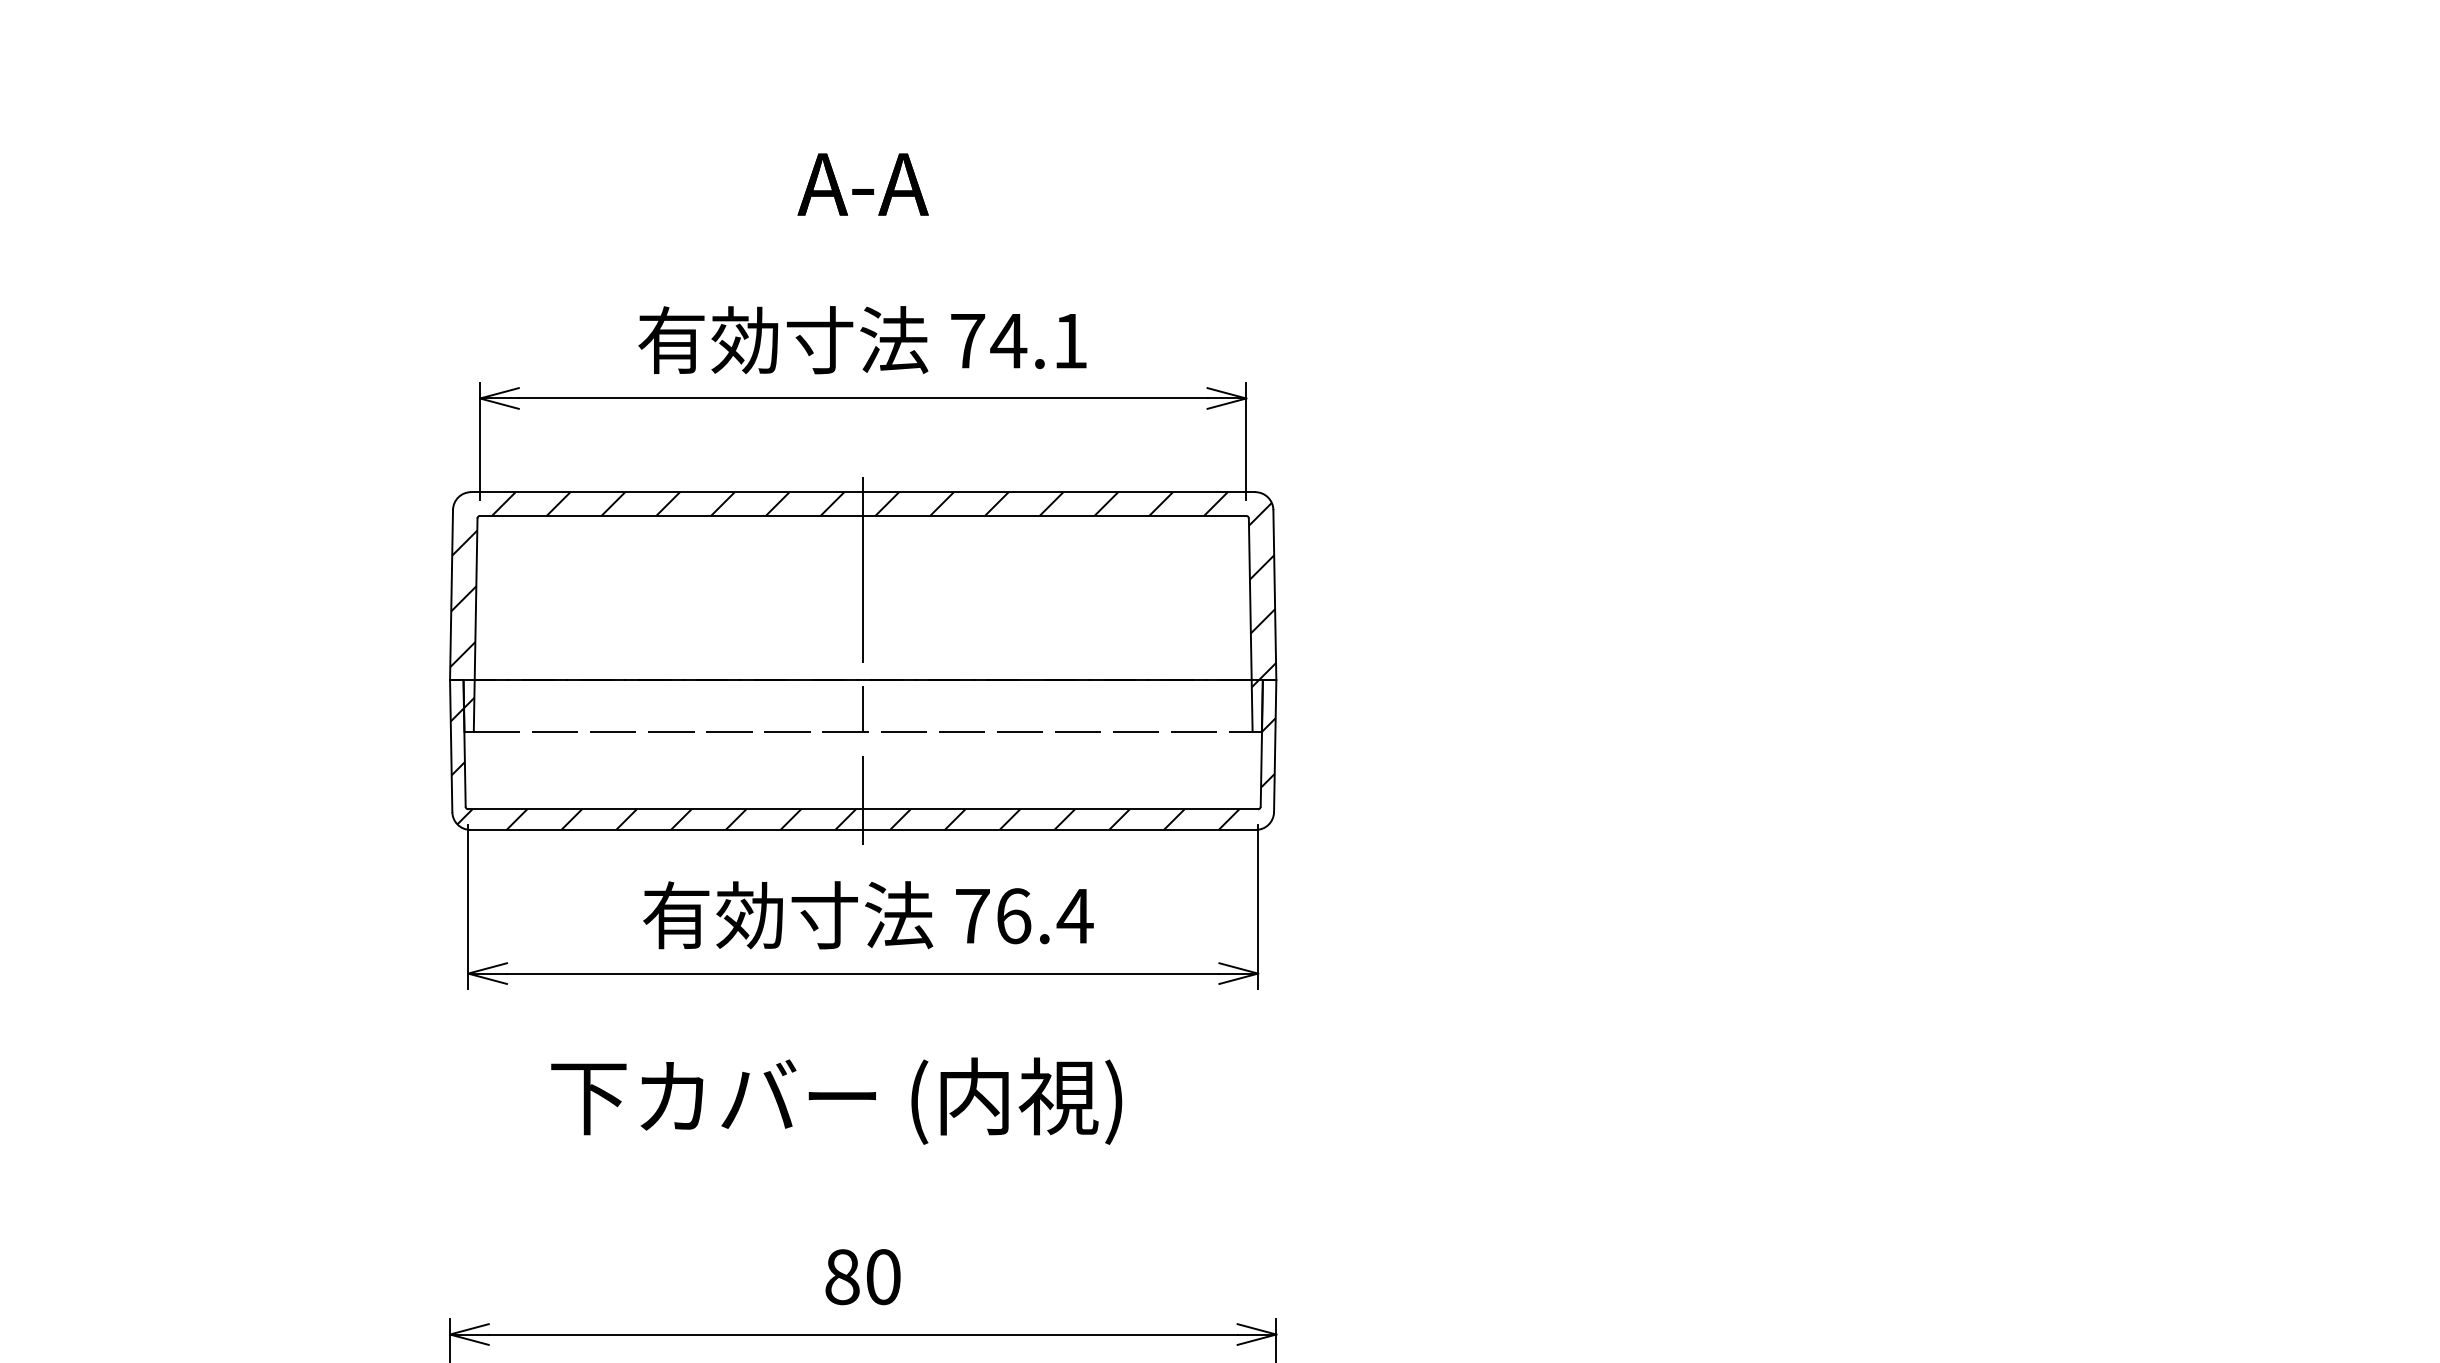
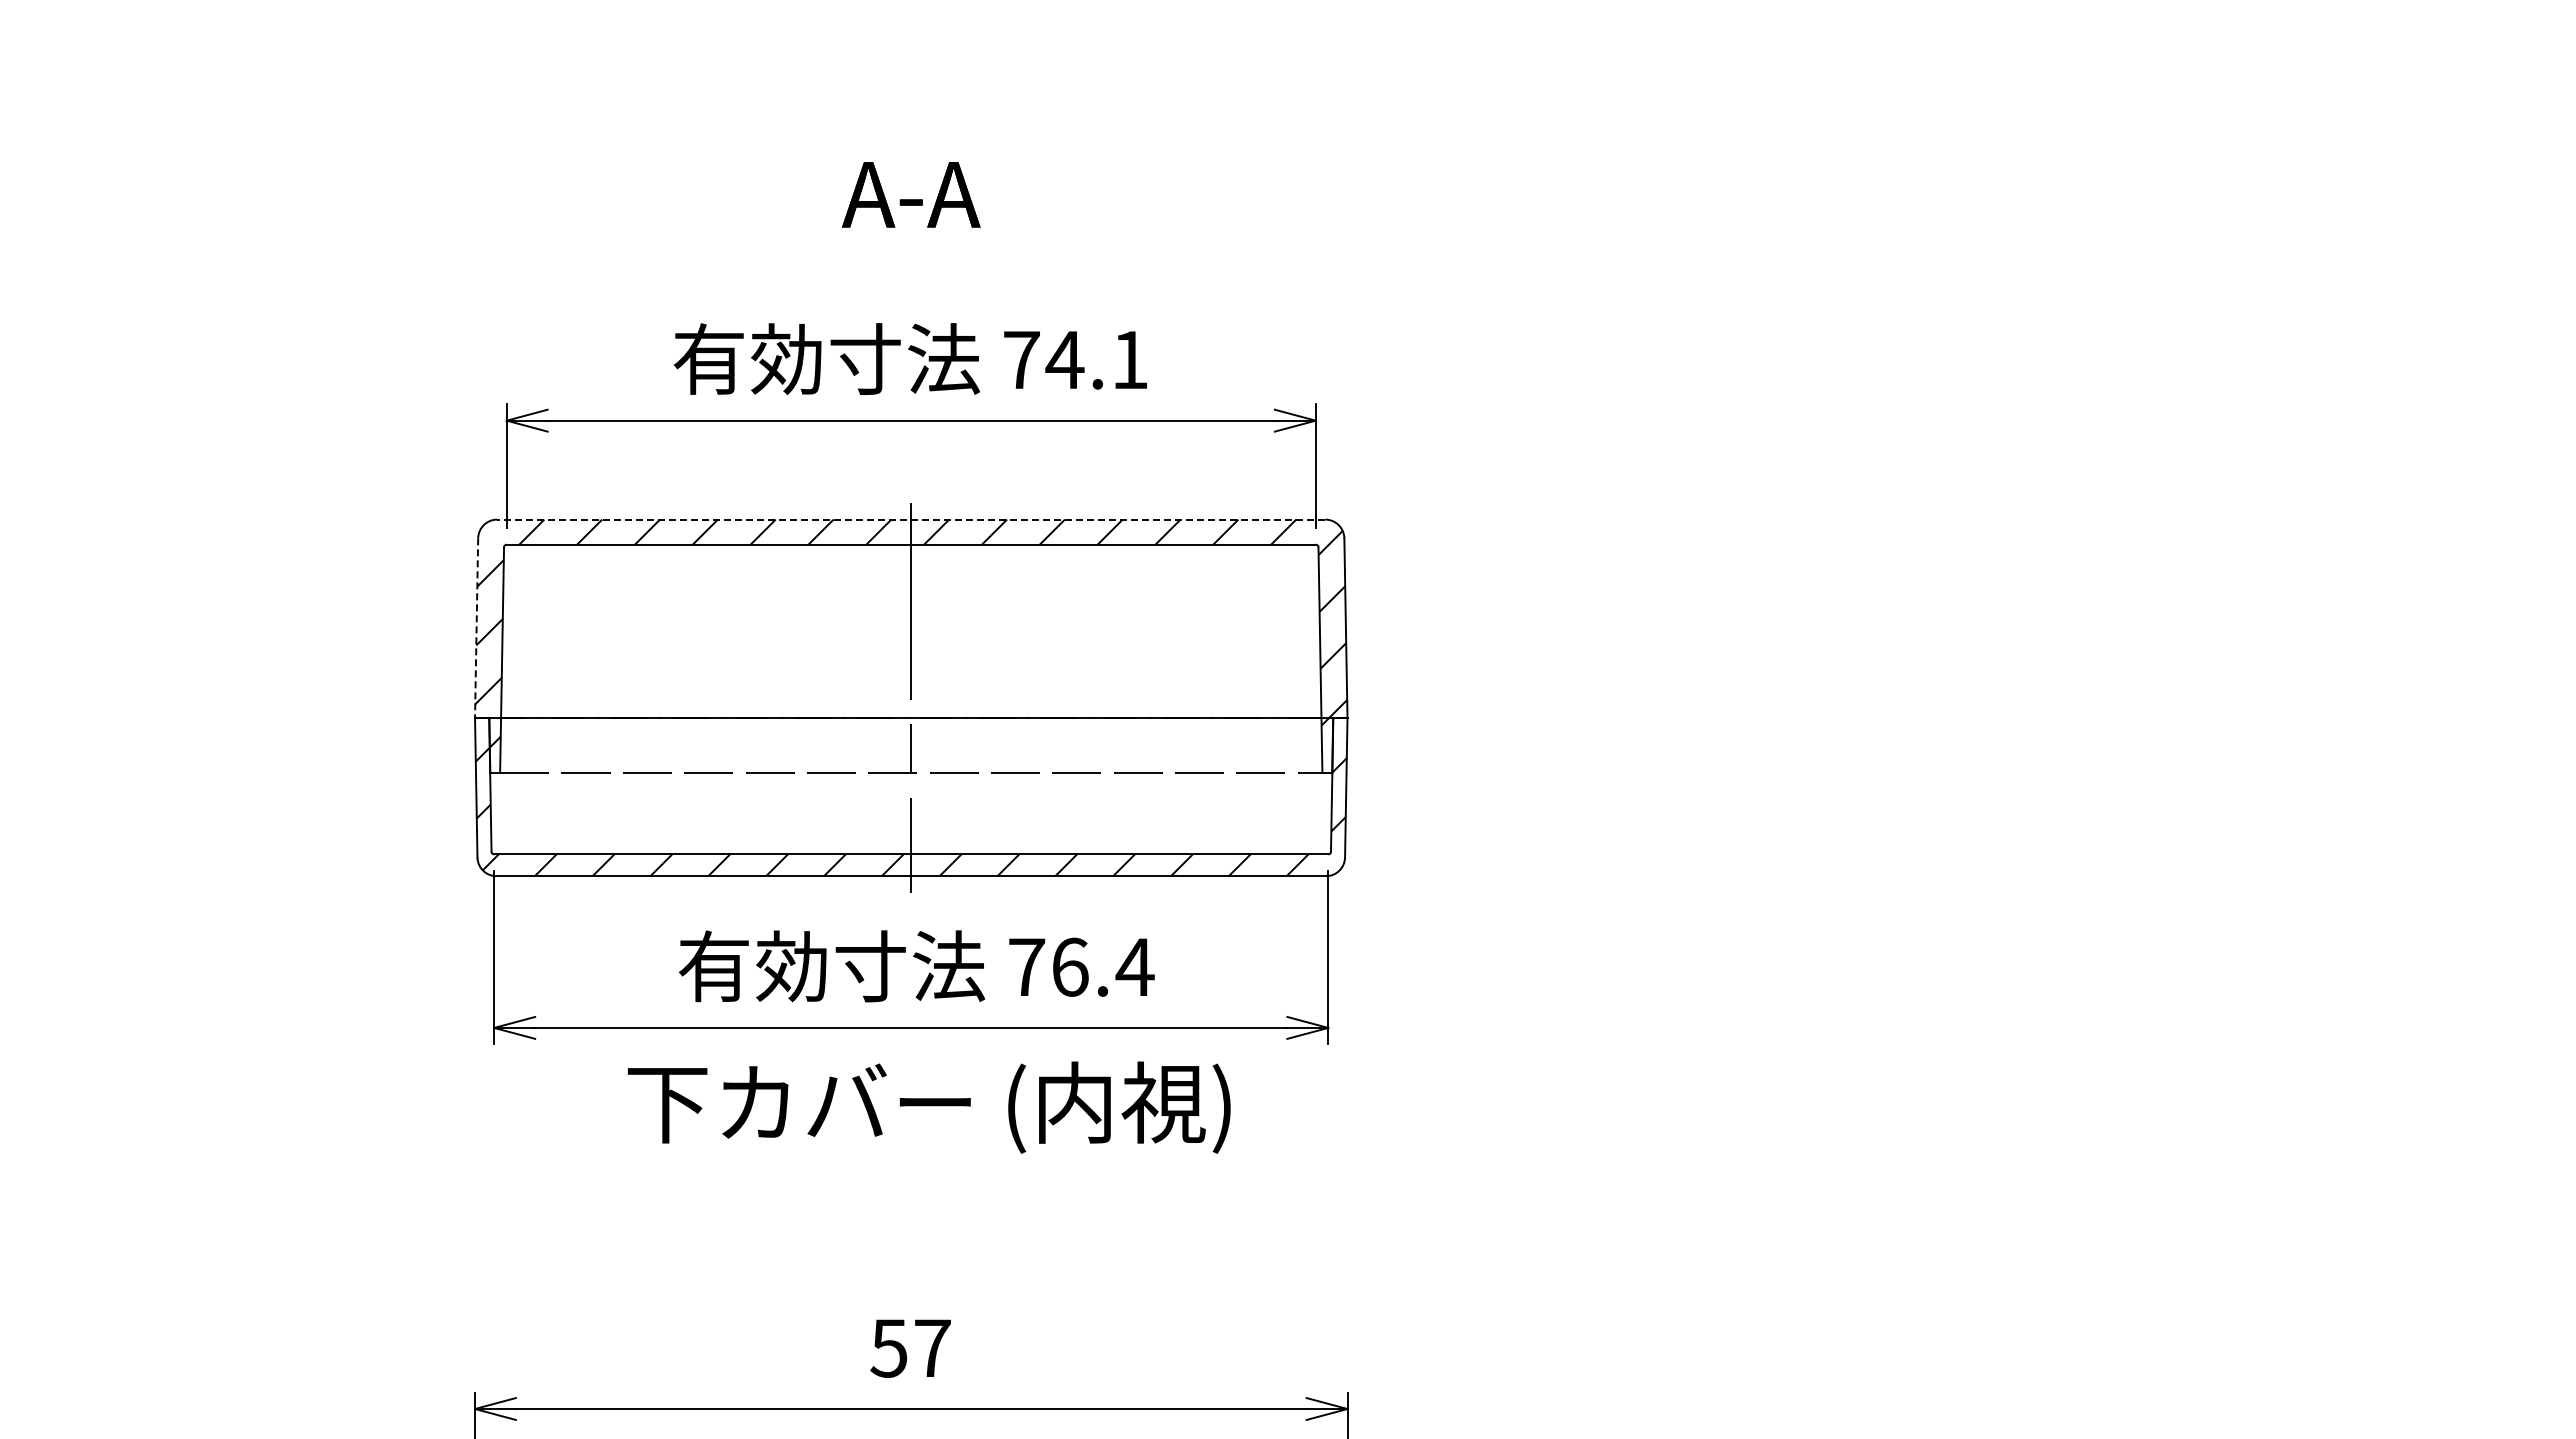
line: (862, 492) -> (910, 519), solid -> dashed
line: (451, 595) -> (476, 628), solid -> dashed
text: (835, 1101) -> (928, 1107), moved
text: (862, 1276) -> (910, 1347), 80 -> 57

